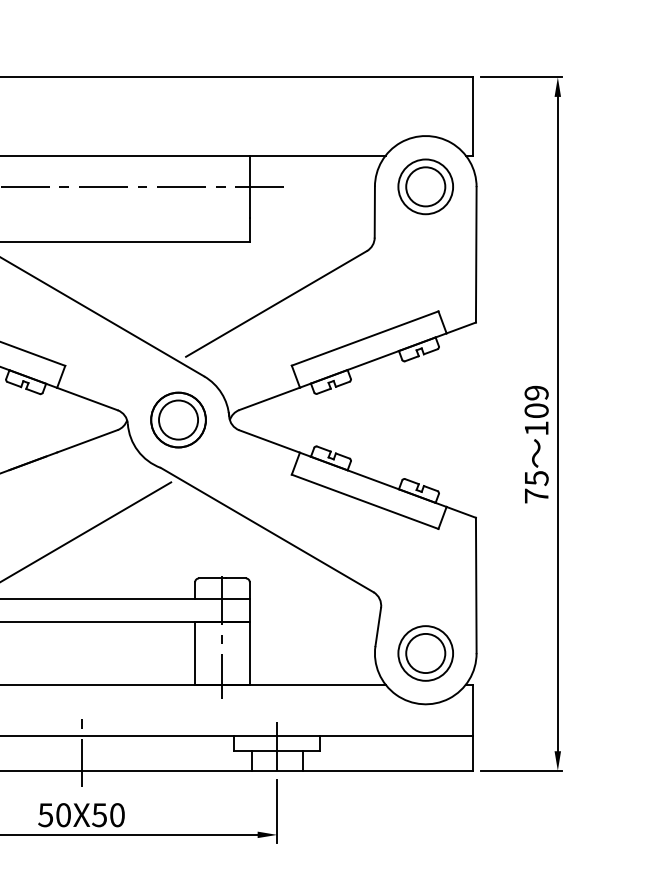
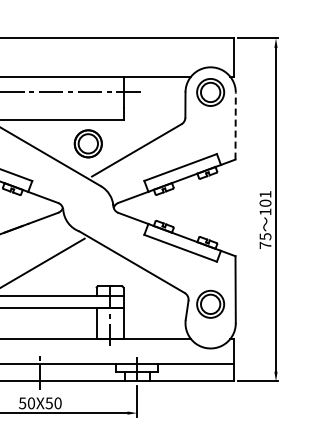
line: (475, 255) -> (235, 126), solid -> dashed
text: (536, 393) -> (265, 194), 109 -> 101
part: (176, 419) -> (87, 143), moved
part: (425, 651) -> (210, 303), moved

